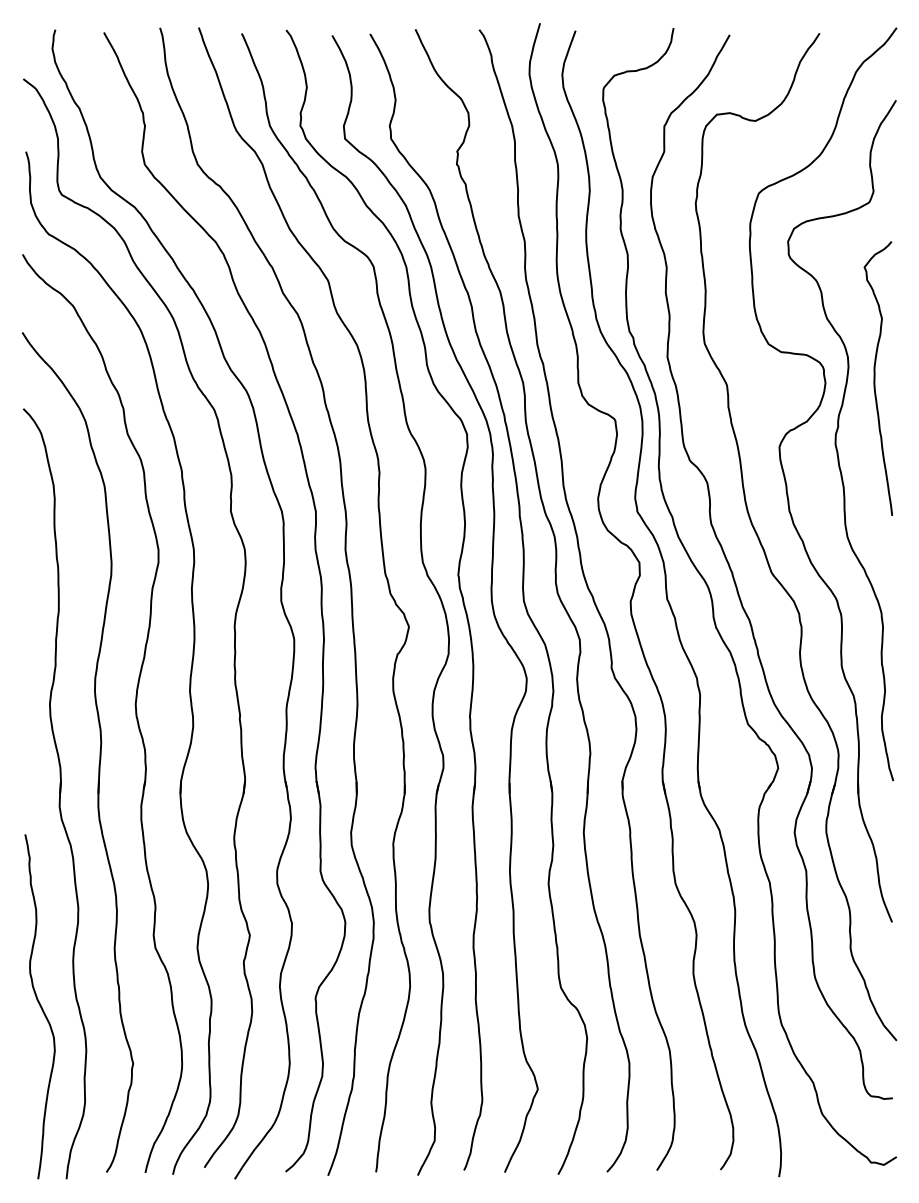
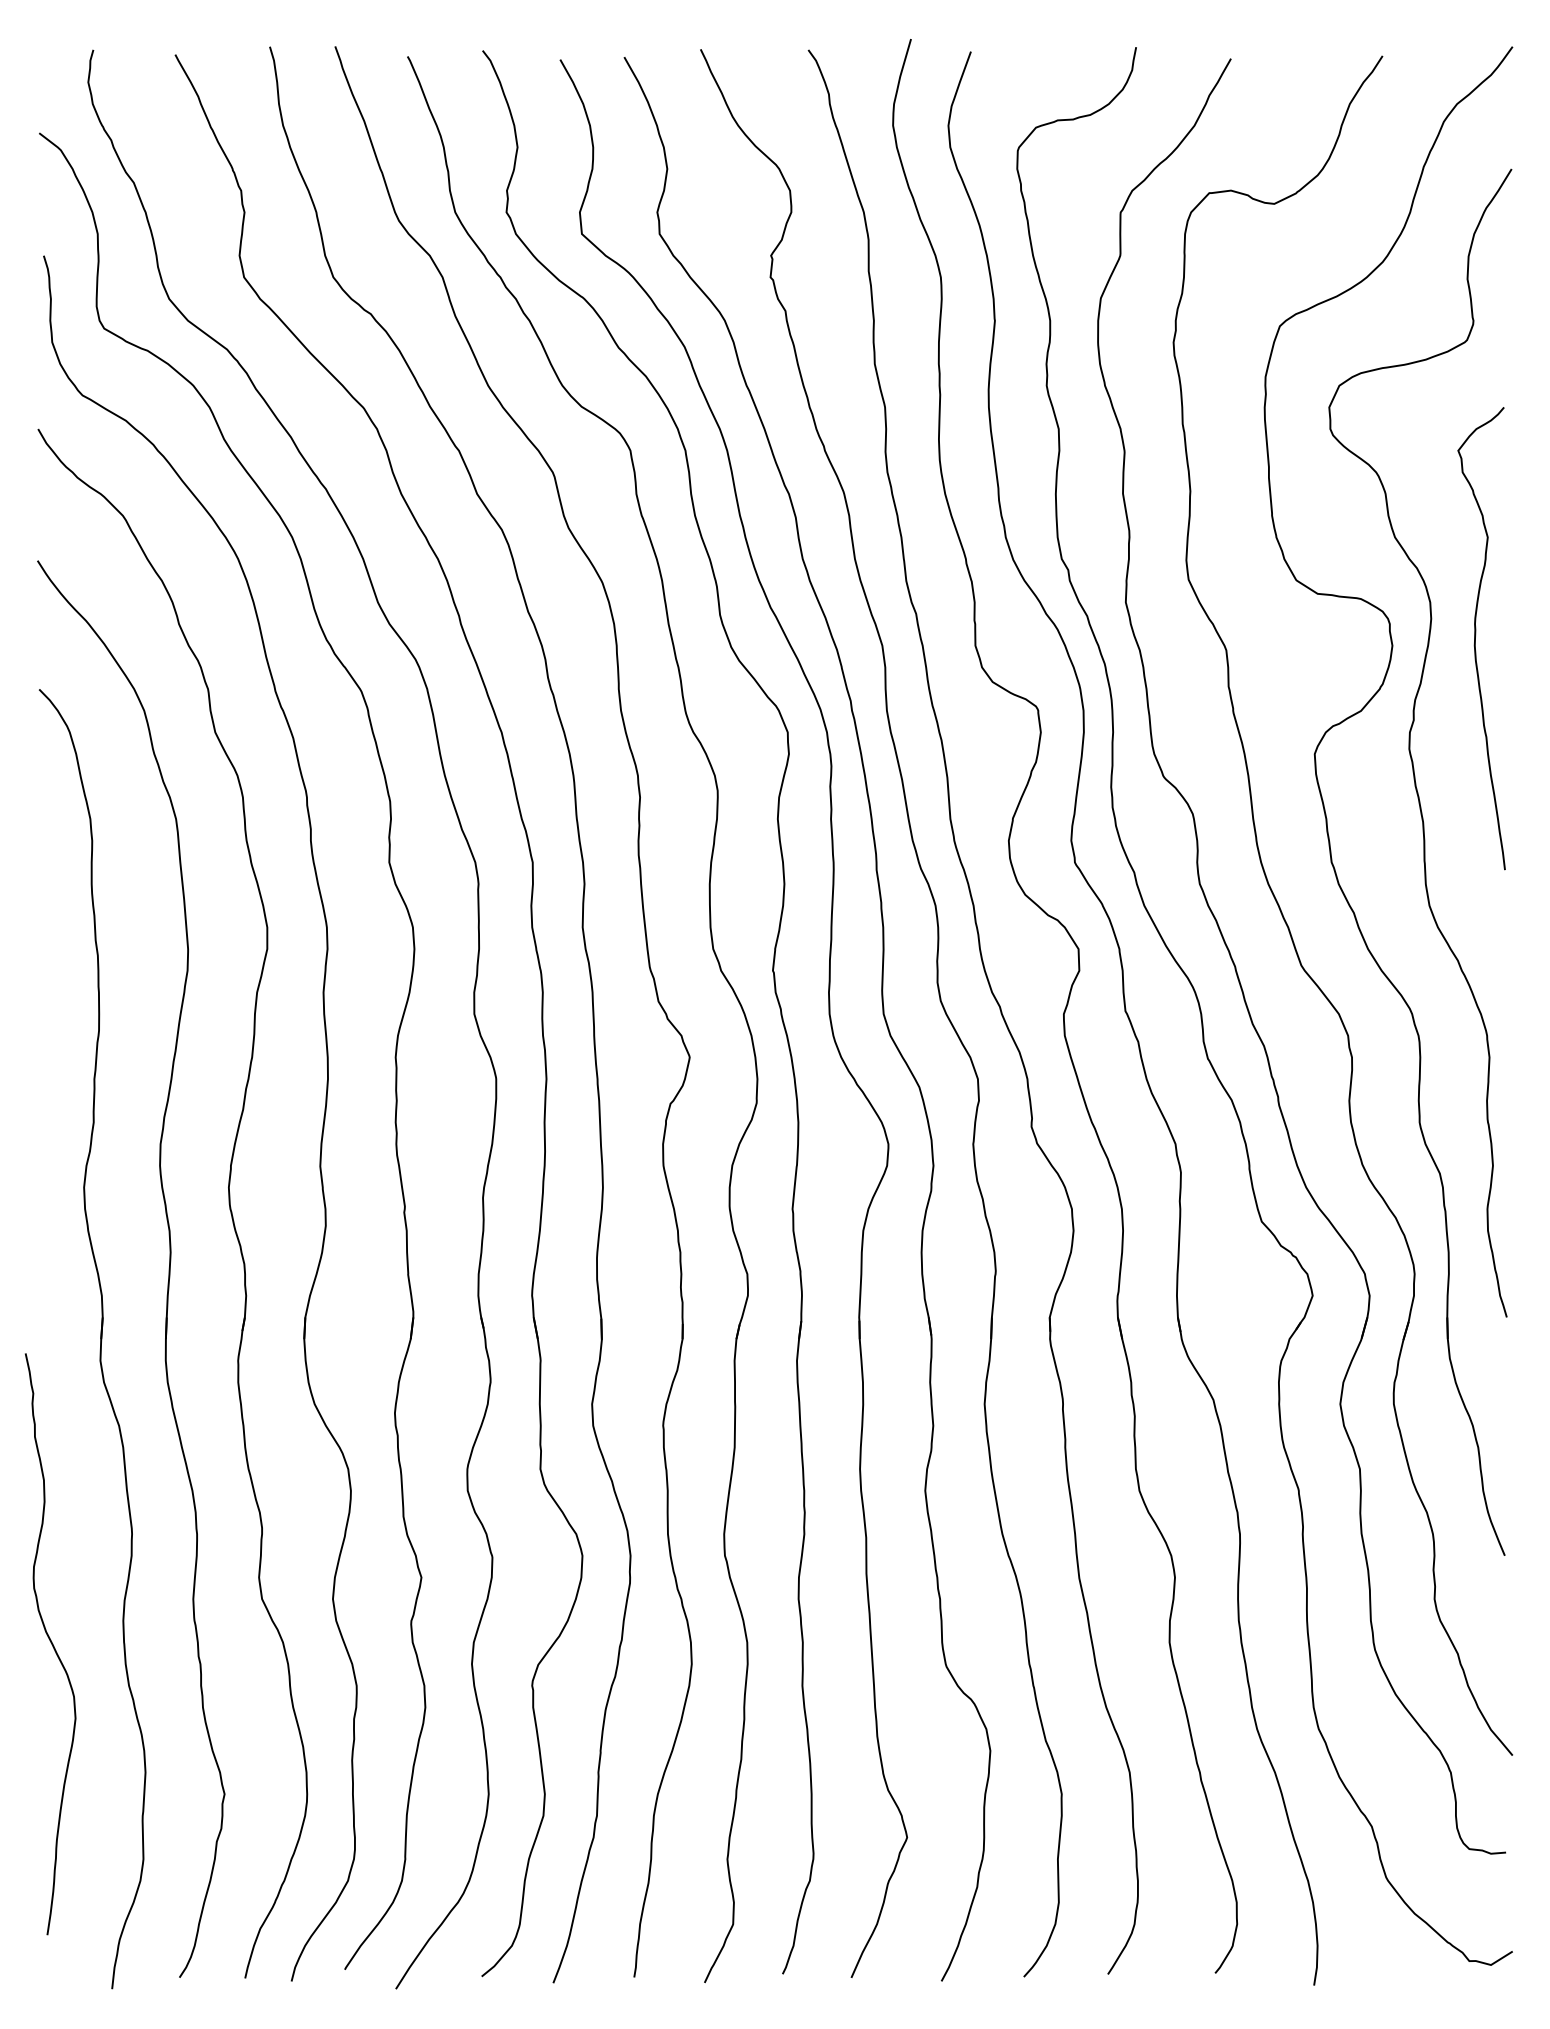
curve: (39, 1005) -> (49, 1642), moved

